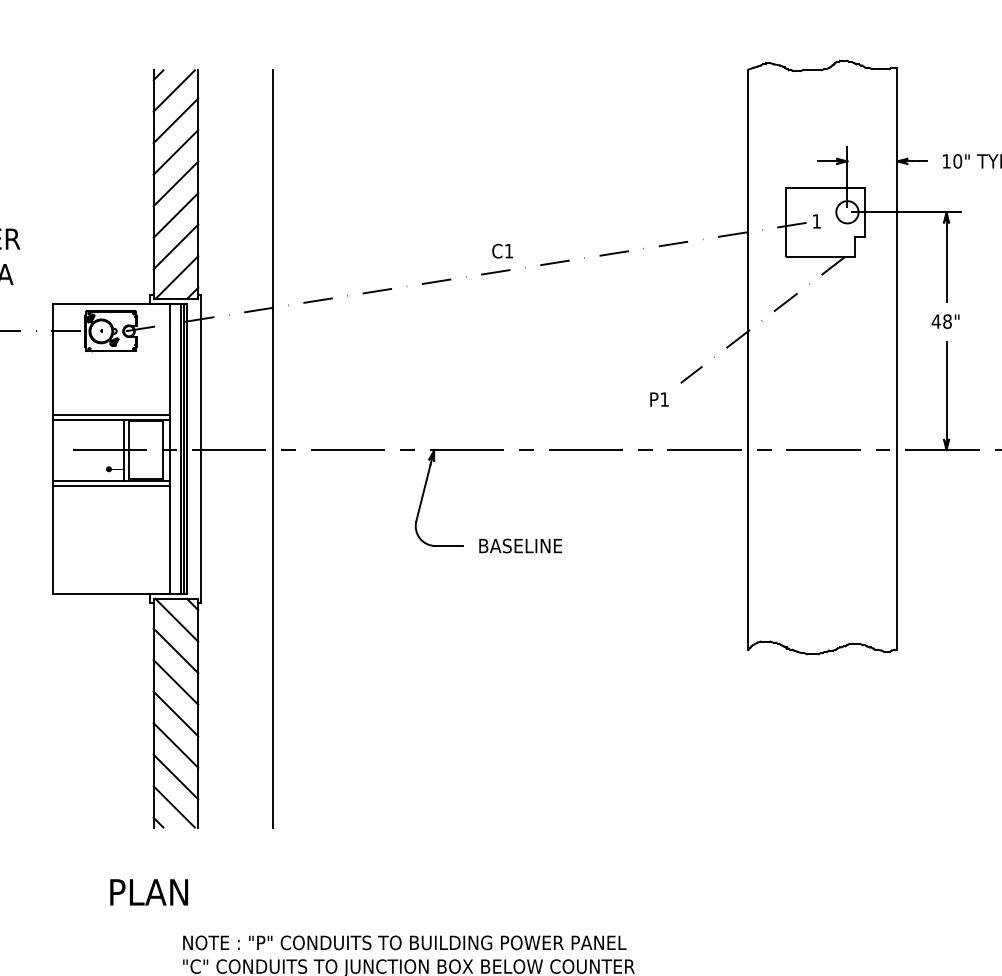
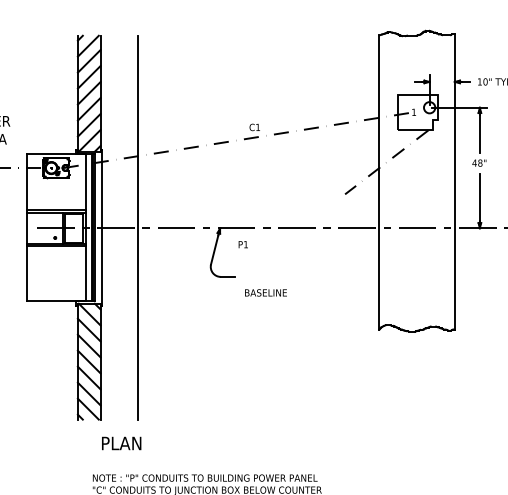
text: (657, 399) -> (242, 244), moved
text: (519, 545) -> (265, 292), moved
text: (148, 892) -> (121, 443), moved

